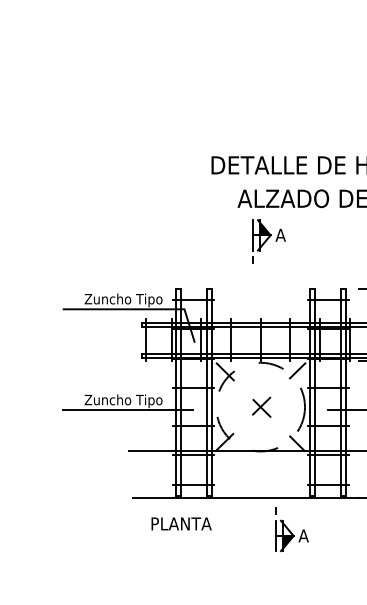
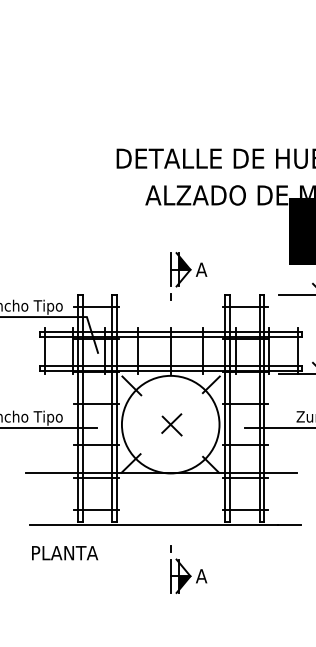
part: (268, 241) -> (188, 276), moved
circle: (260, 406) -> (170, 423), dashed -> solid
text: (181, 523) -> (64, 552), moved
part: (291, 529) -> (188, 569), moved

